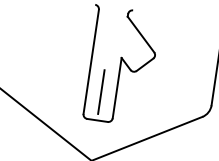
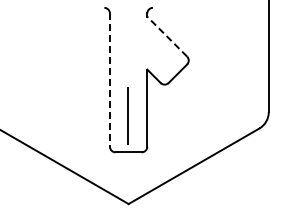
line: (140, 34) -> (166, 36), solid -> dashed
line: (90, 62) -> (109, 80), solid -> dashed

